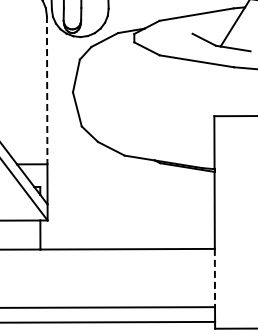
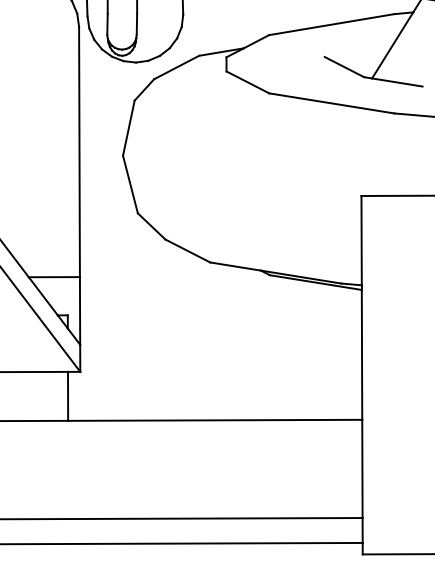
line: (47, 90) -> (80, 152), dashed -> solid
line: (214, 278) -> (361, 469), dashed -> solid

